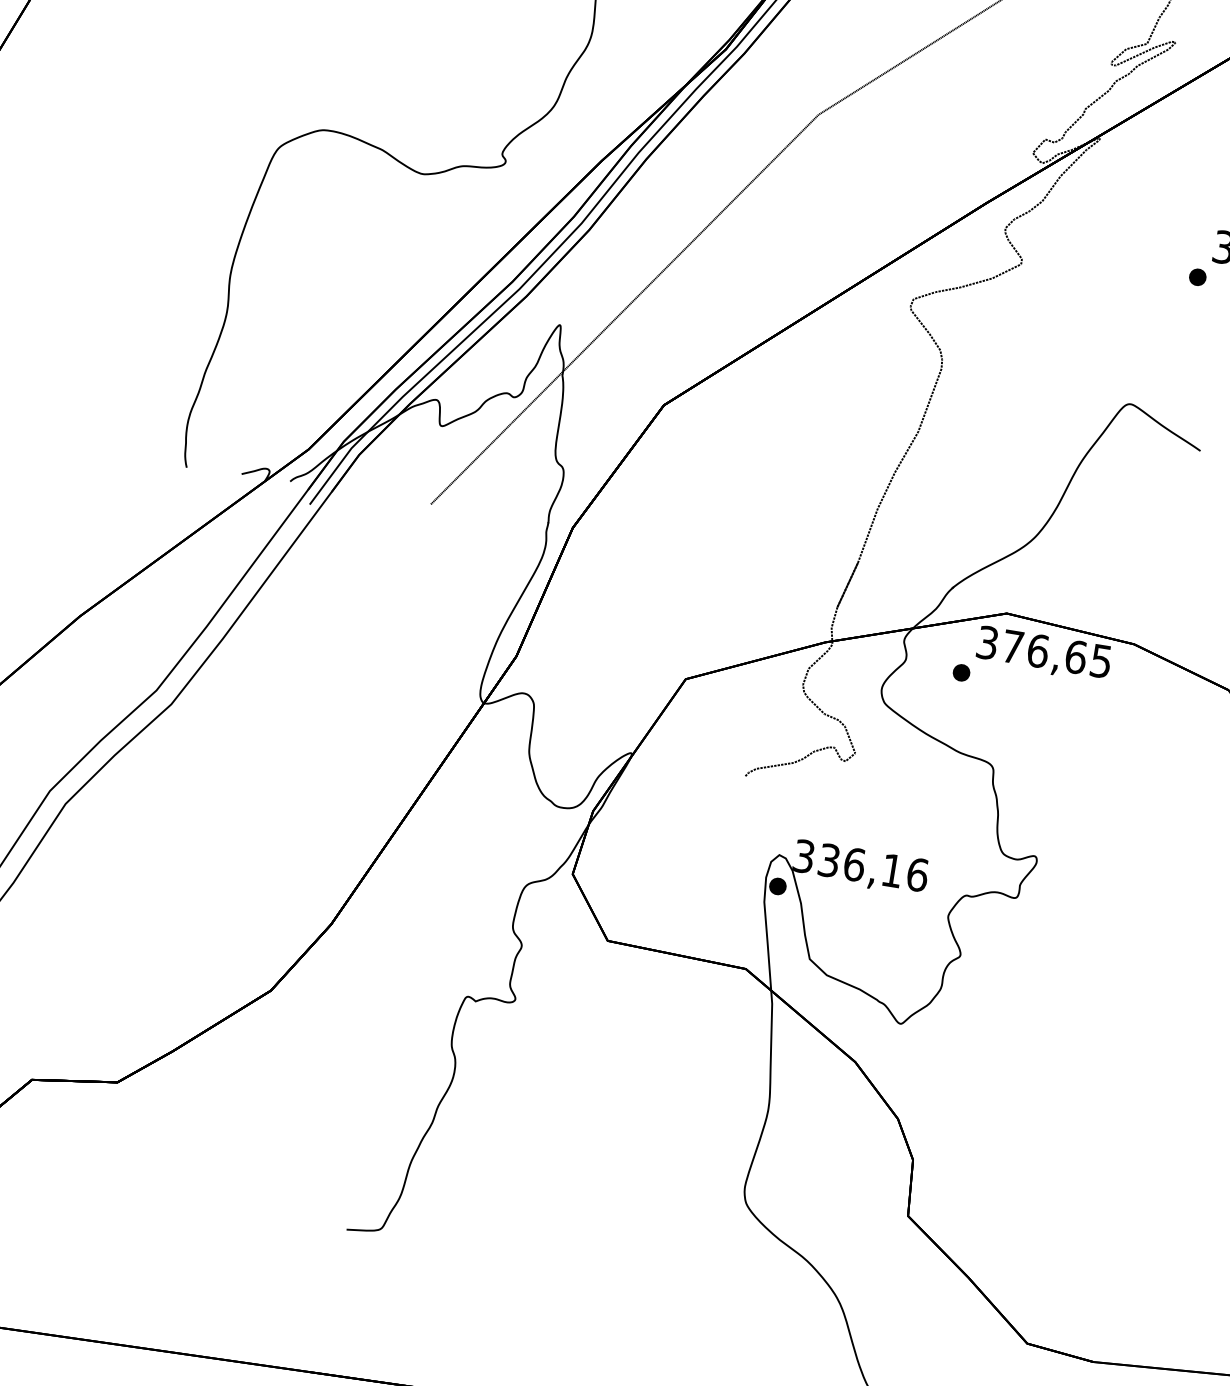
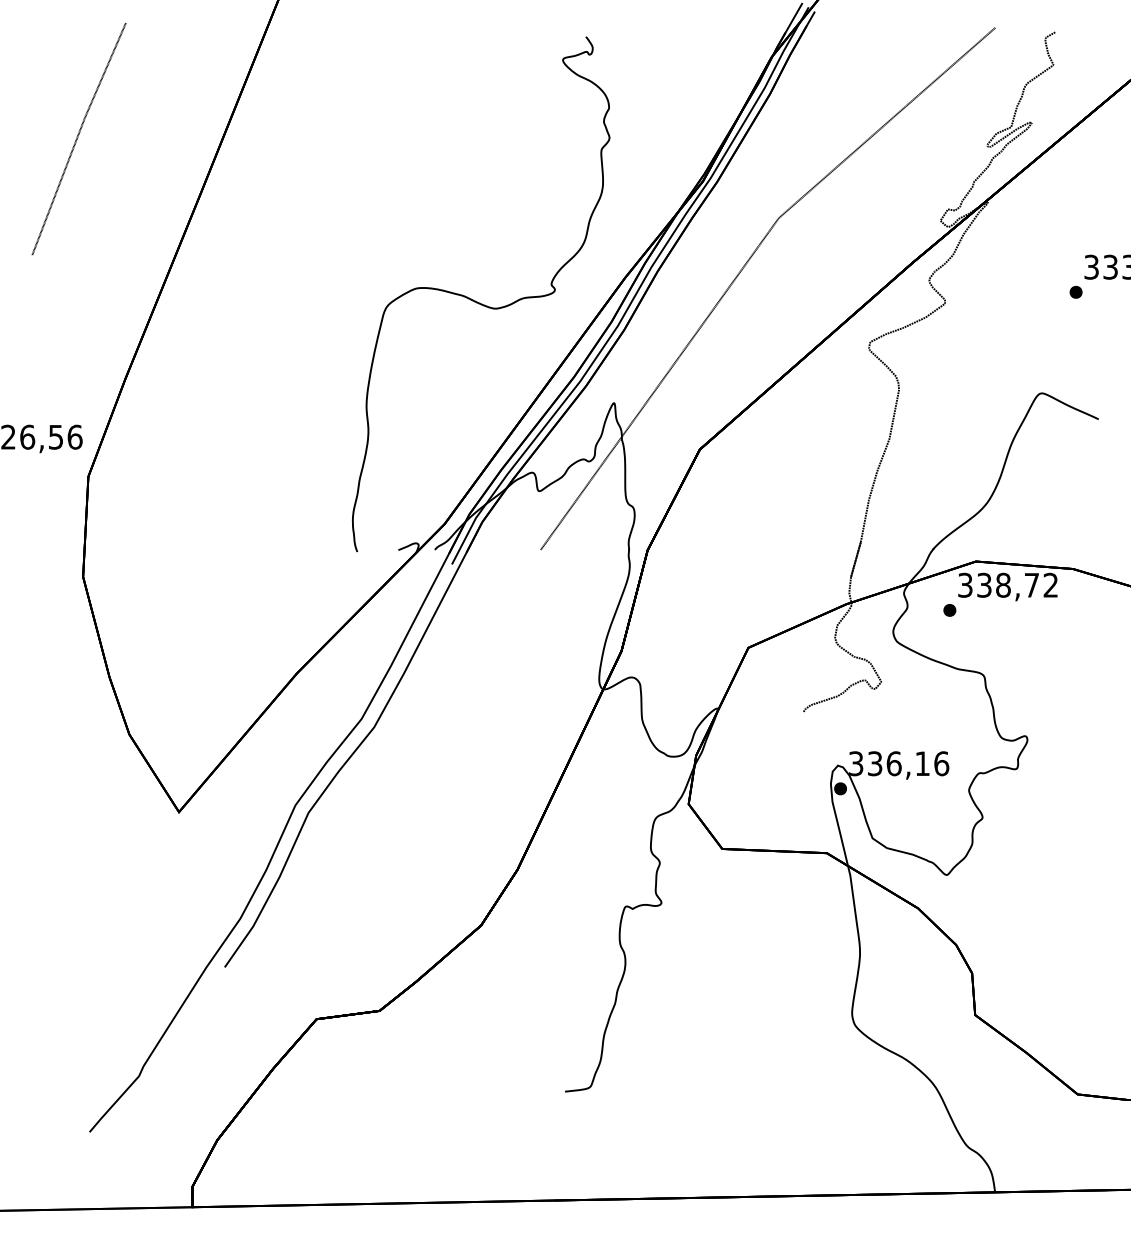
text: (1057, 652) -> (1017, 584), 376,65 -> 338,72

